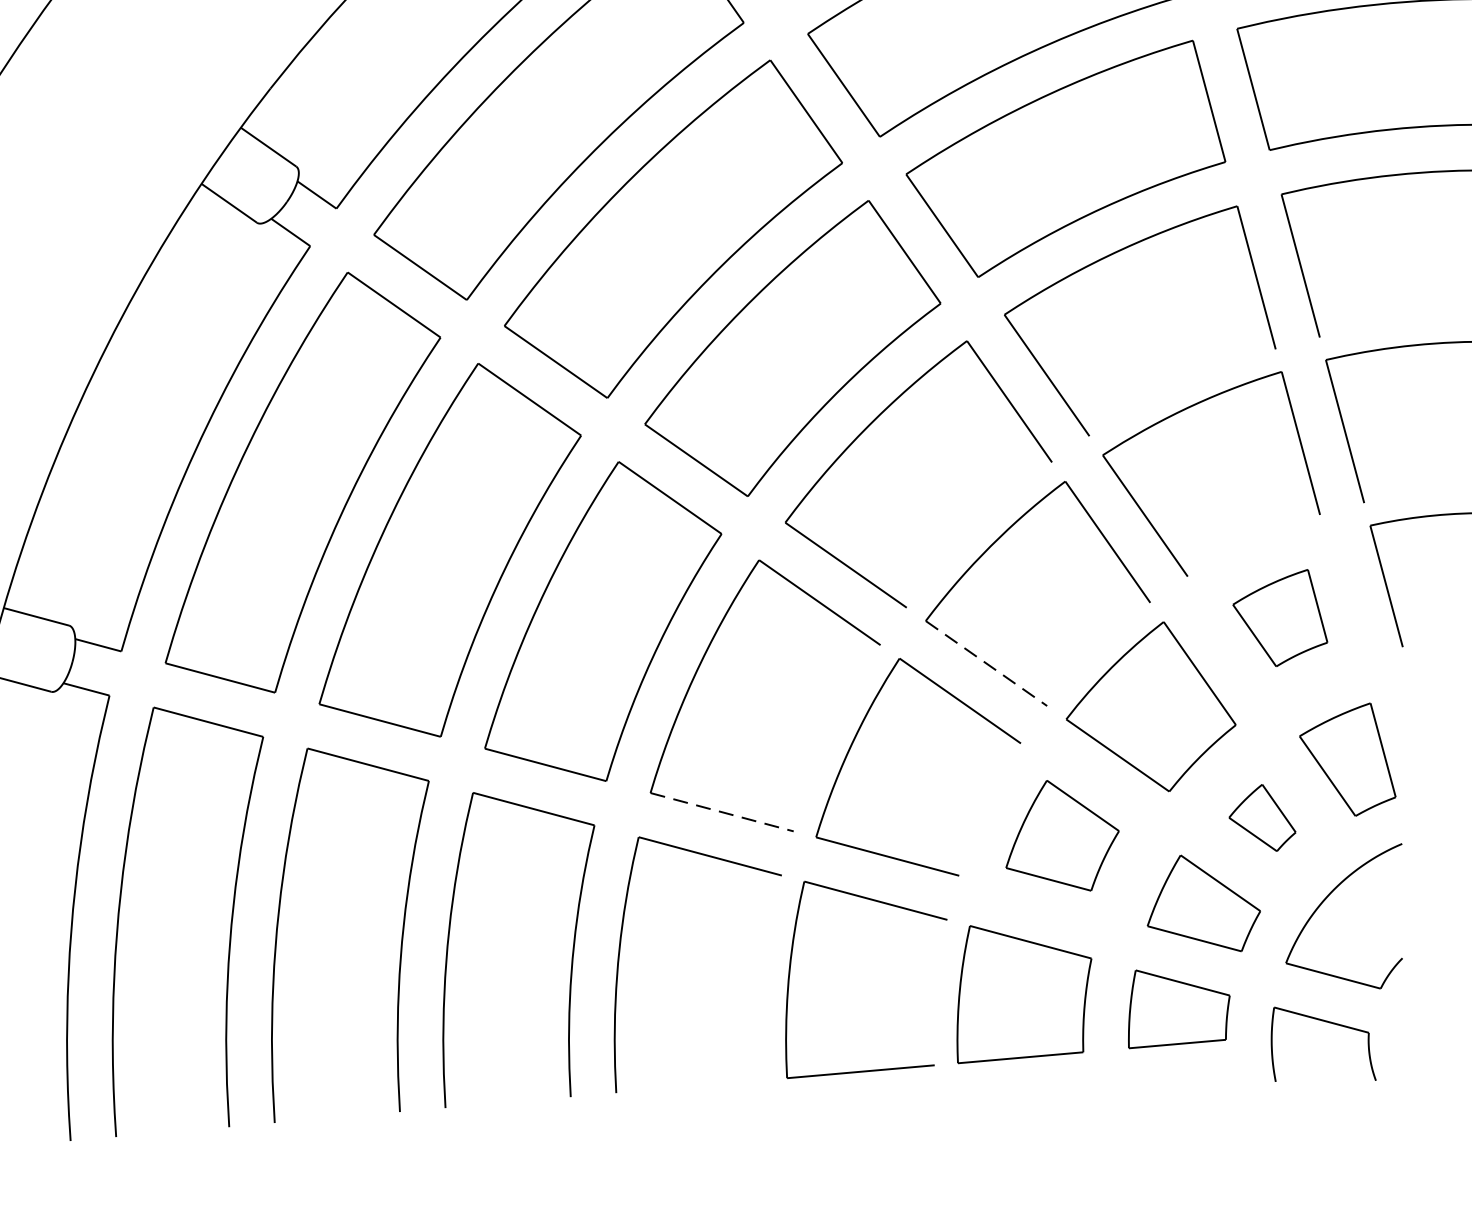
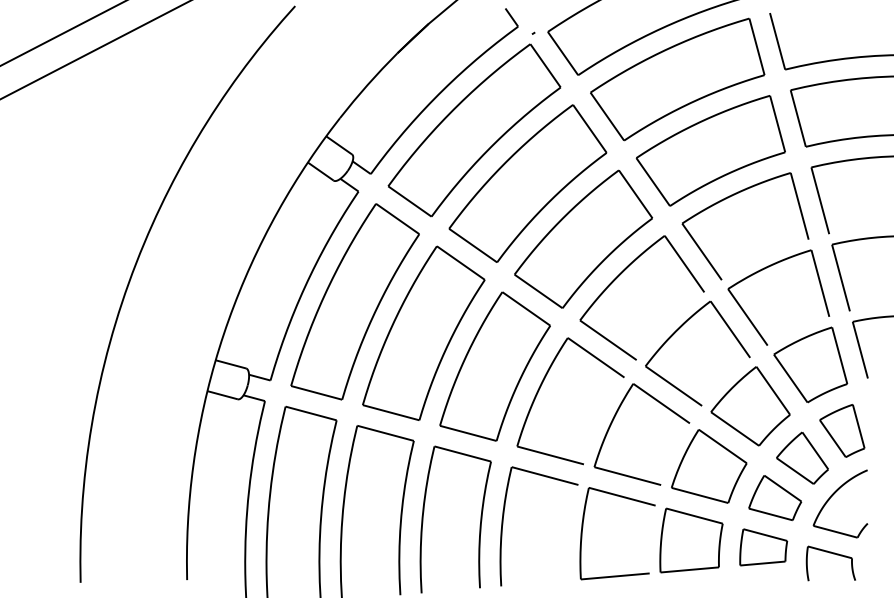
part: (1279, 617) -> (810, 364), size x1.67
line: (985, 664) -> (673, 386), dashed -> solid
line: (721, 812) -> (550, 455), dashed -> solid
part: (1262, 816) -> (802, 457), size x1.67
part: (1062, 835) -> (709, 466), size x1.43

